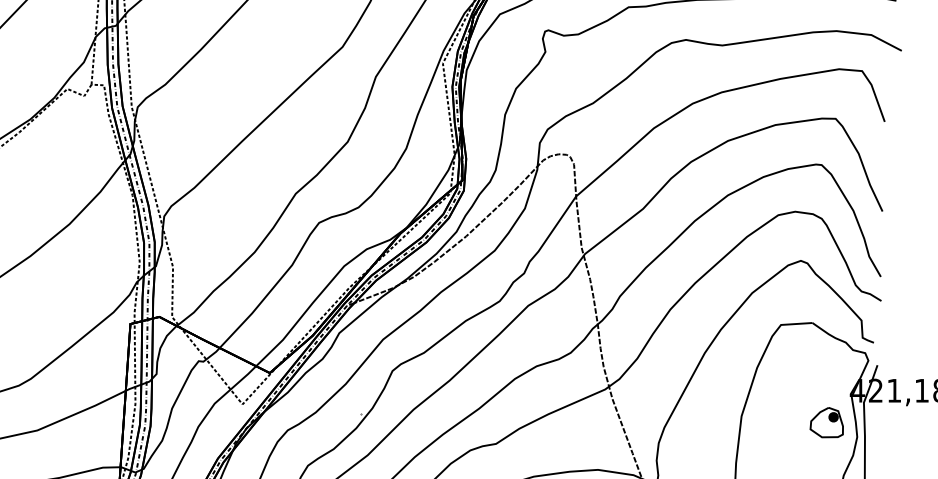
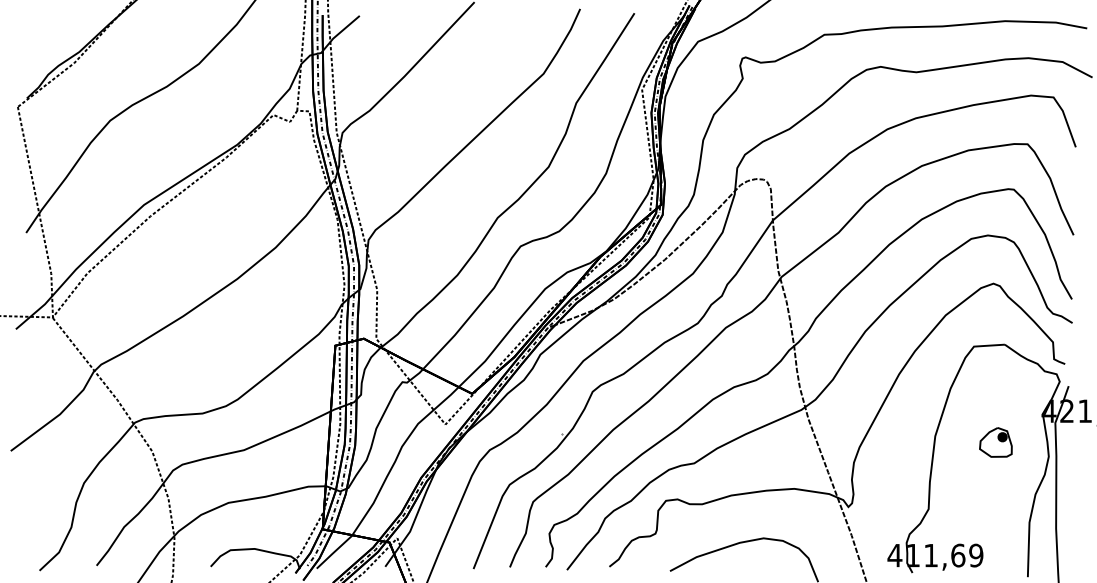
part: (826, 422) -> (995, 442), moved

